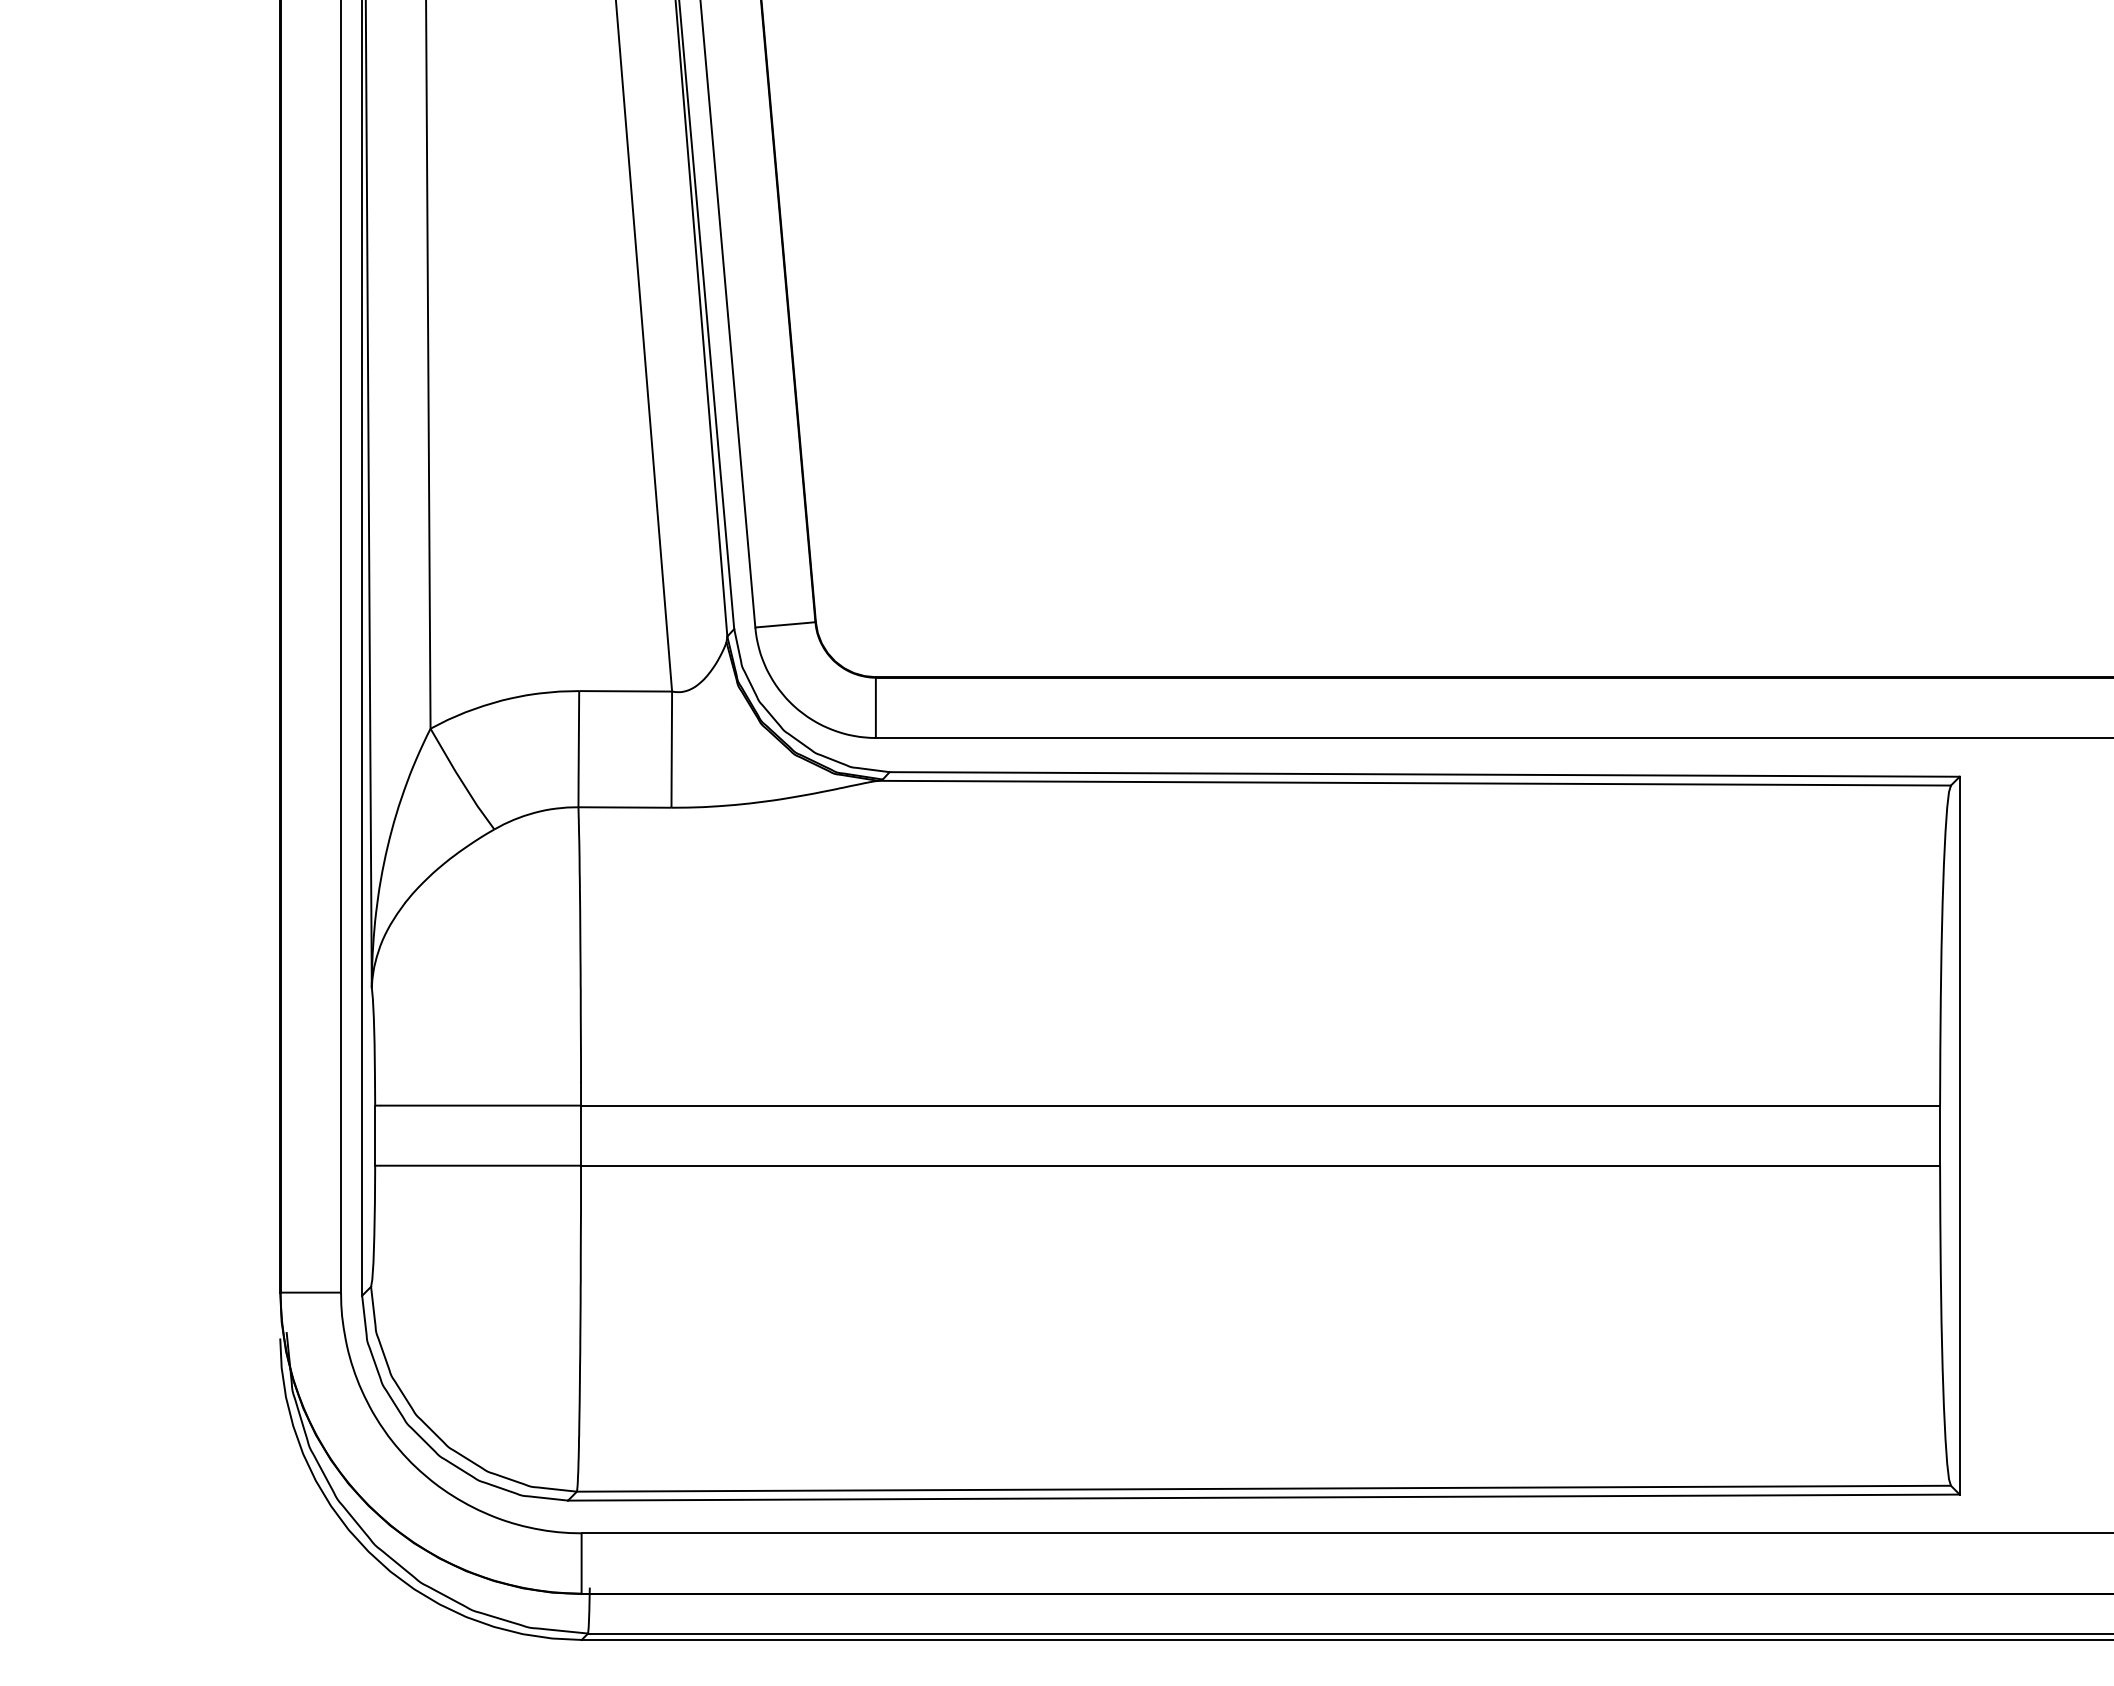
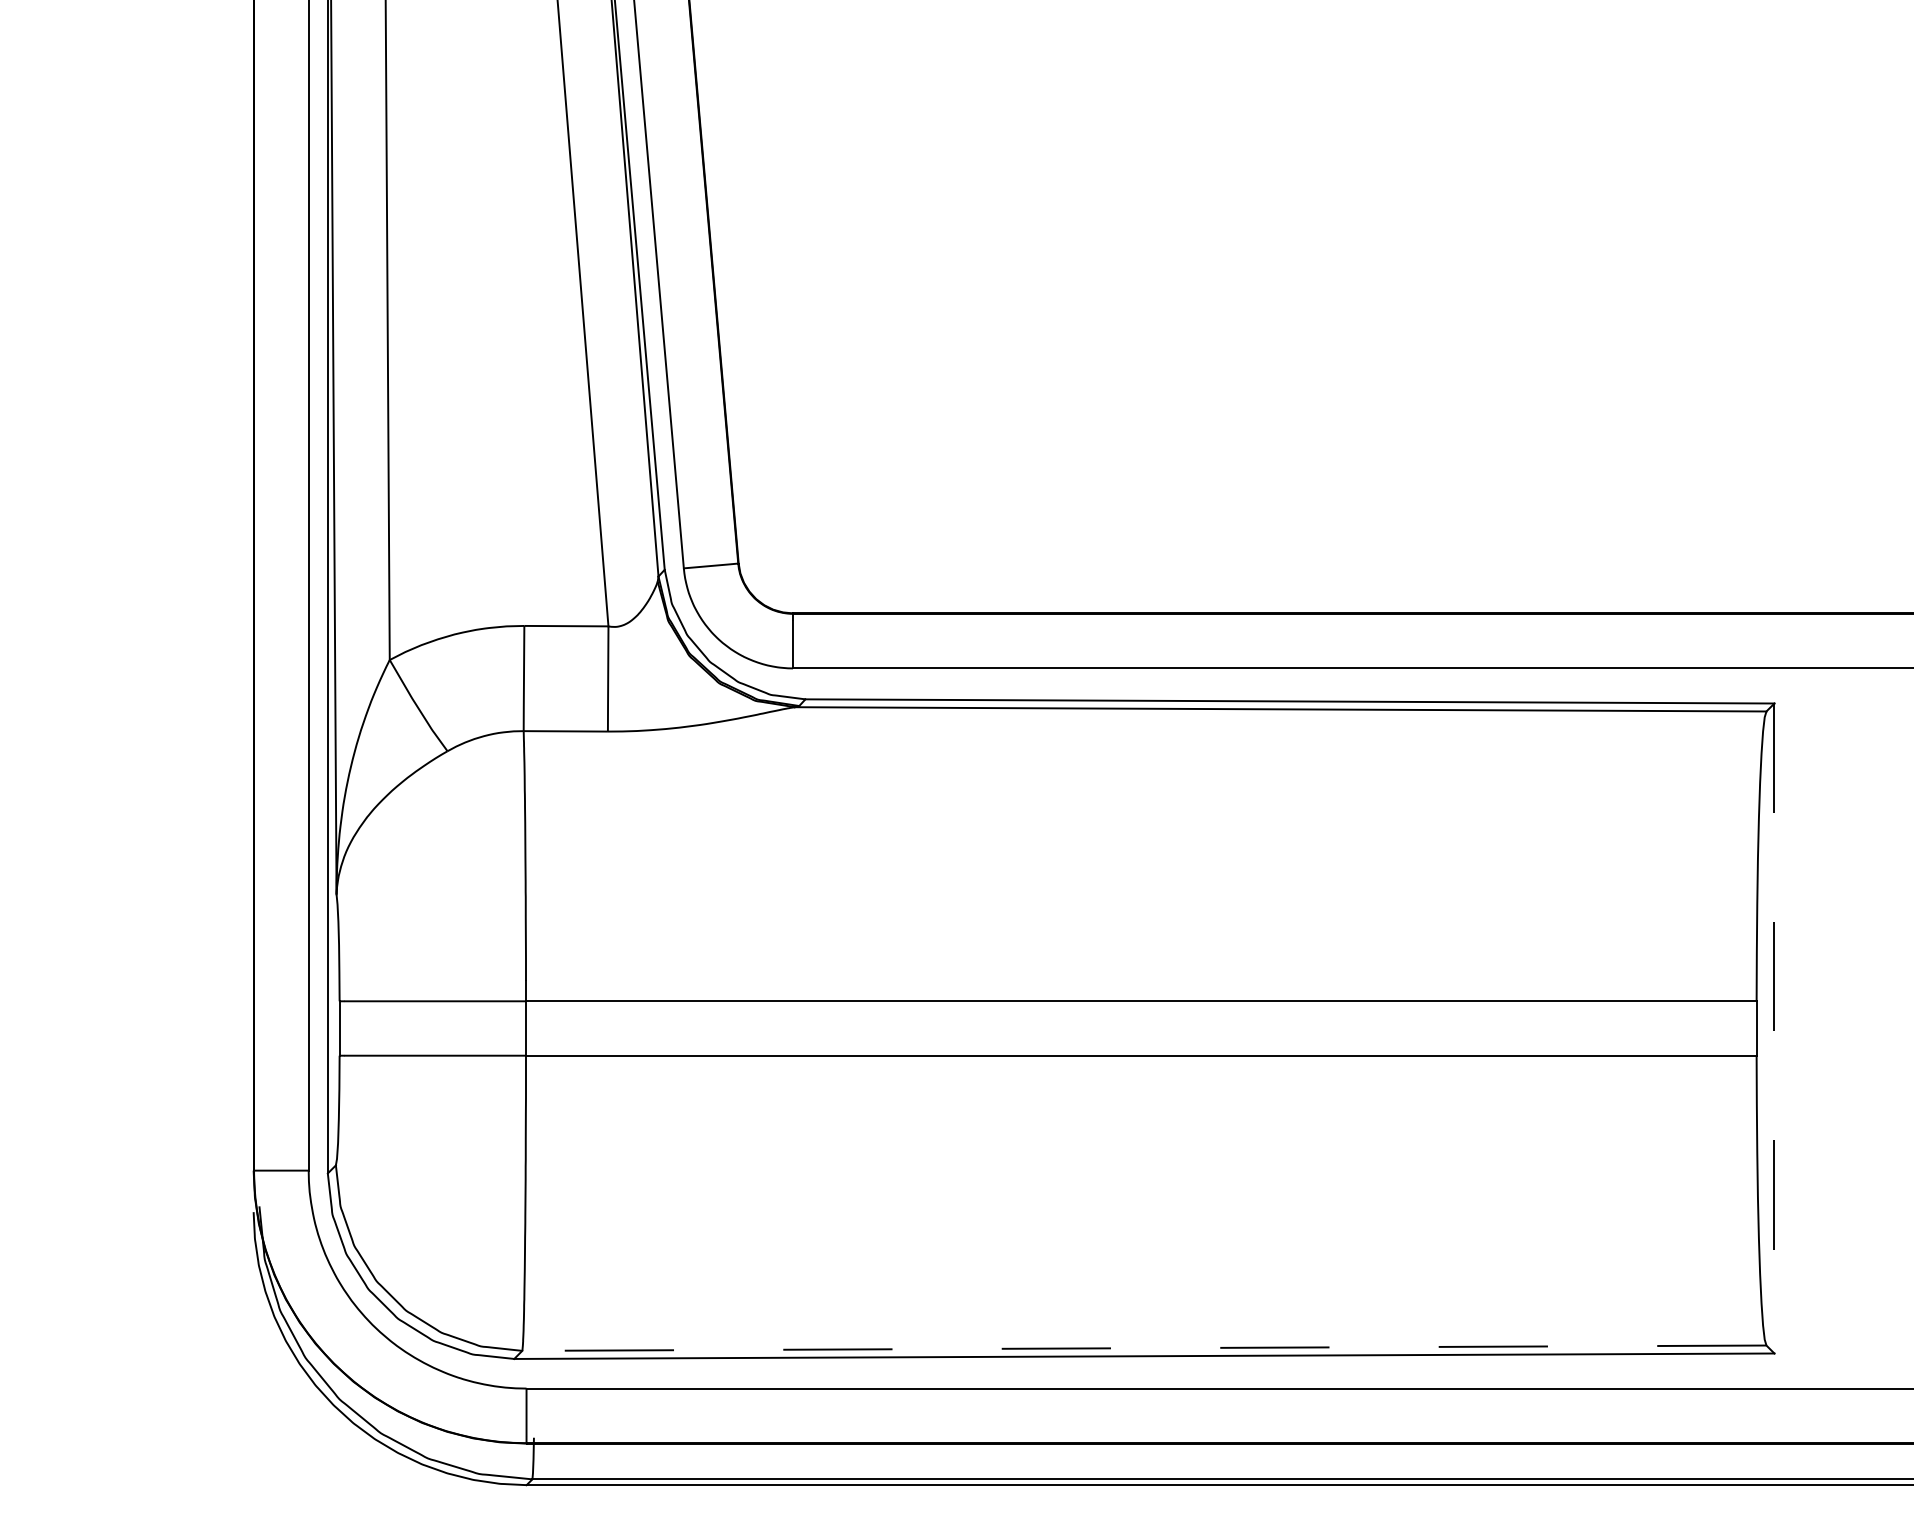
line: (1959, 1135) -> (1774, 1028), solid -> dashed
line: (1263, 1488) -> (1143, 1348), solid -> dashed

